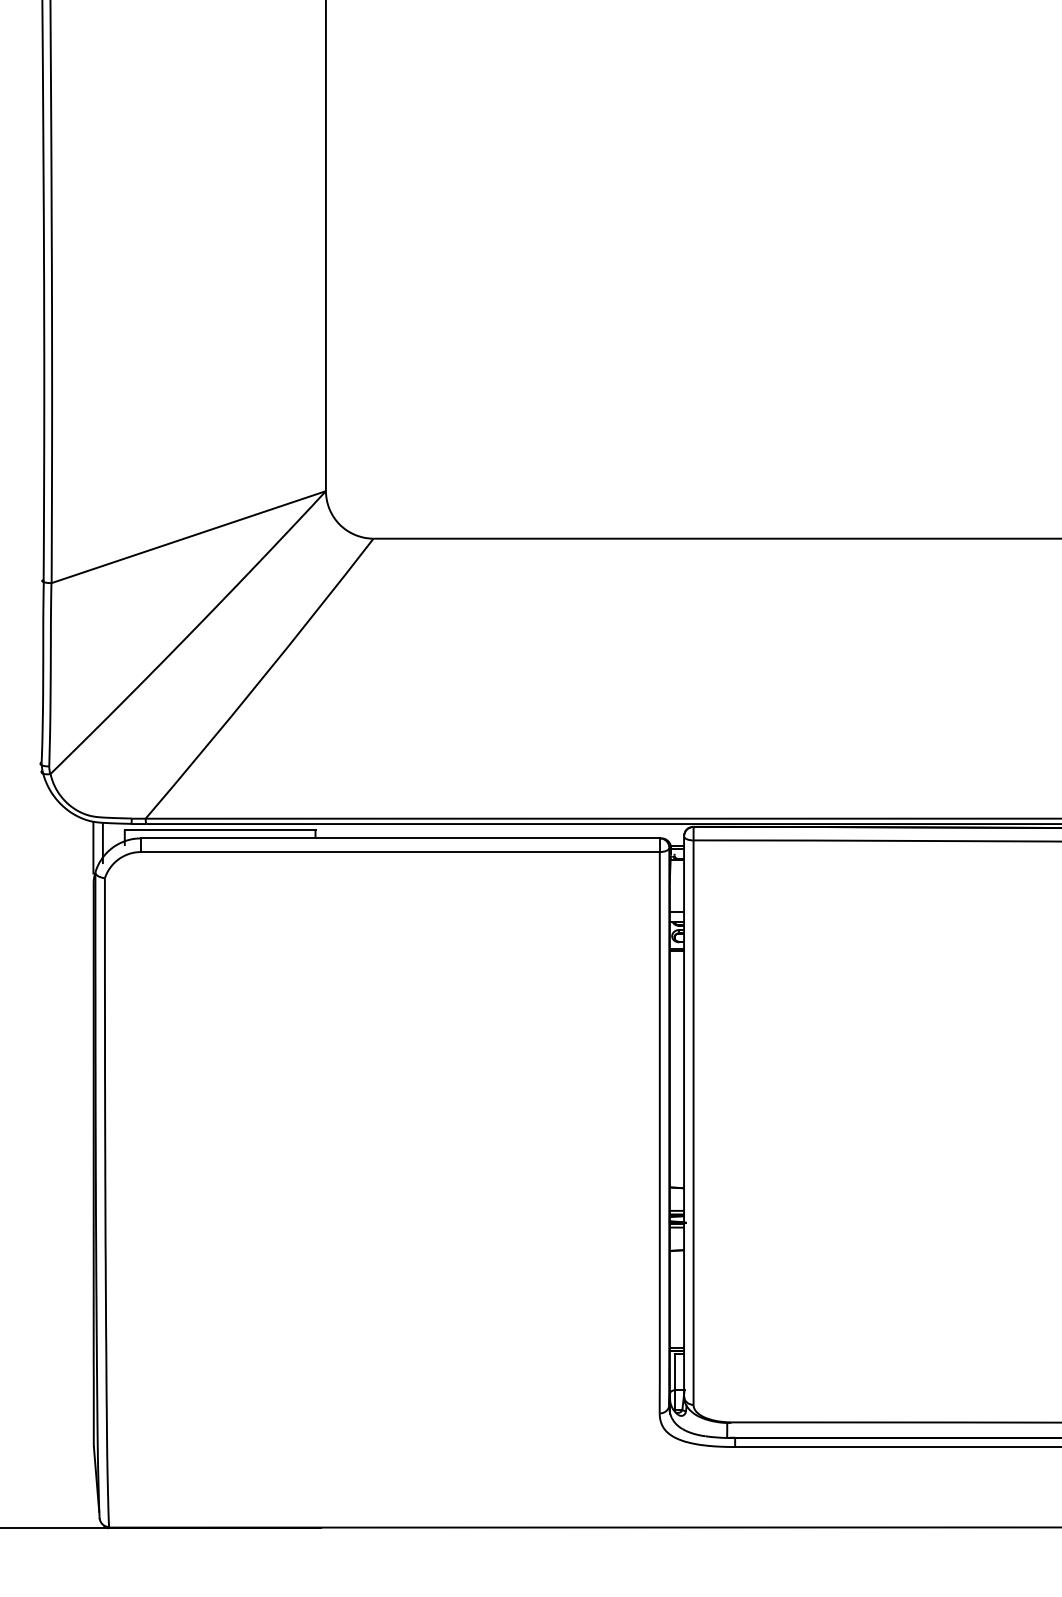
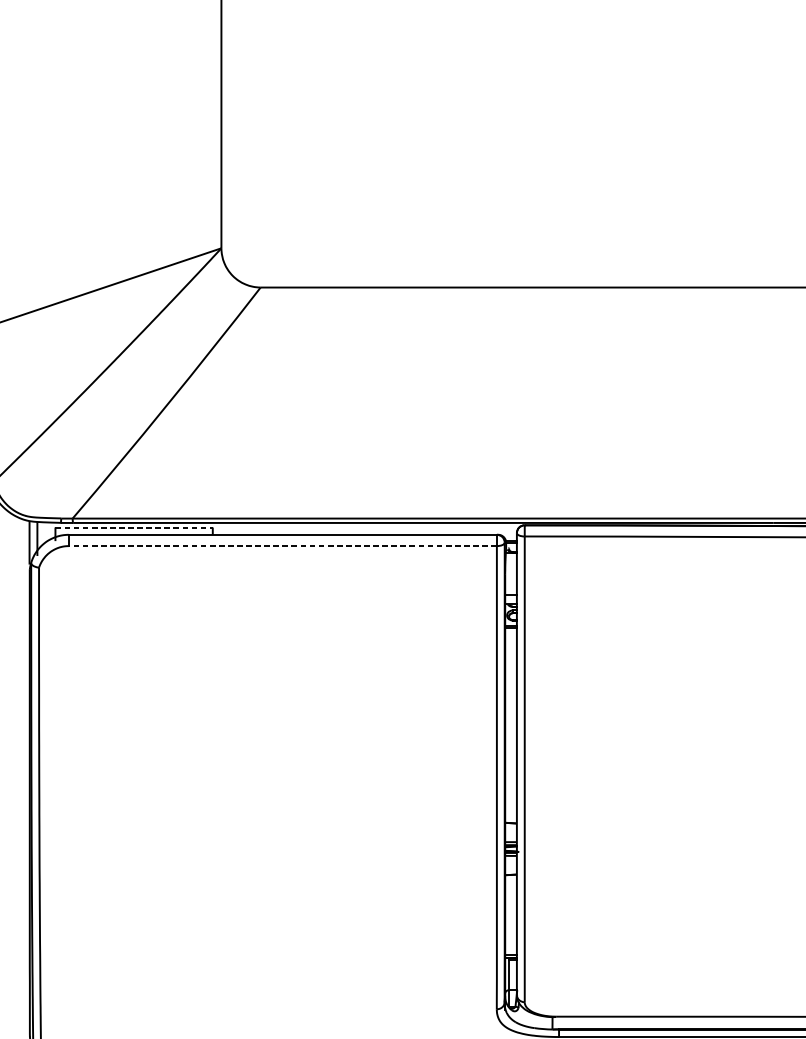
line: (220, 829) -> (134, 527), solid -> dashed
line: (399, 852) -> (282, 546), solid -> dashed

